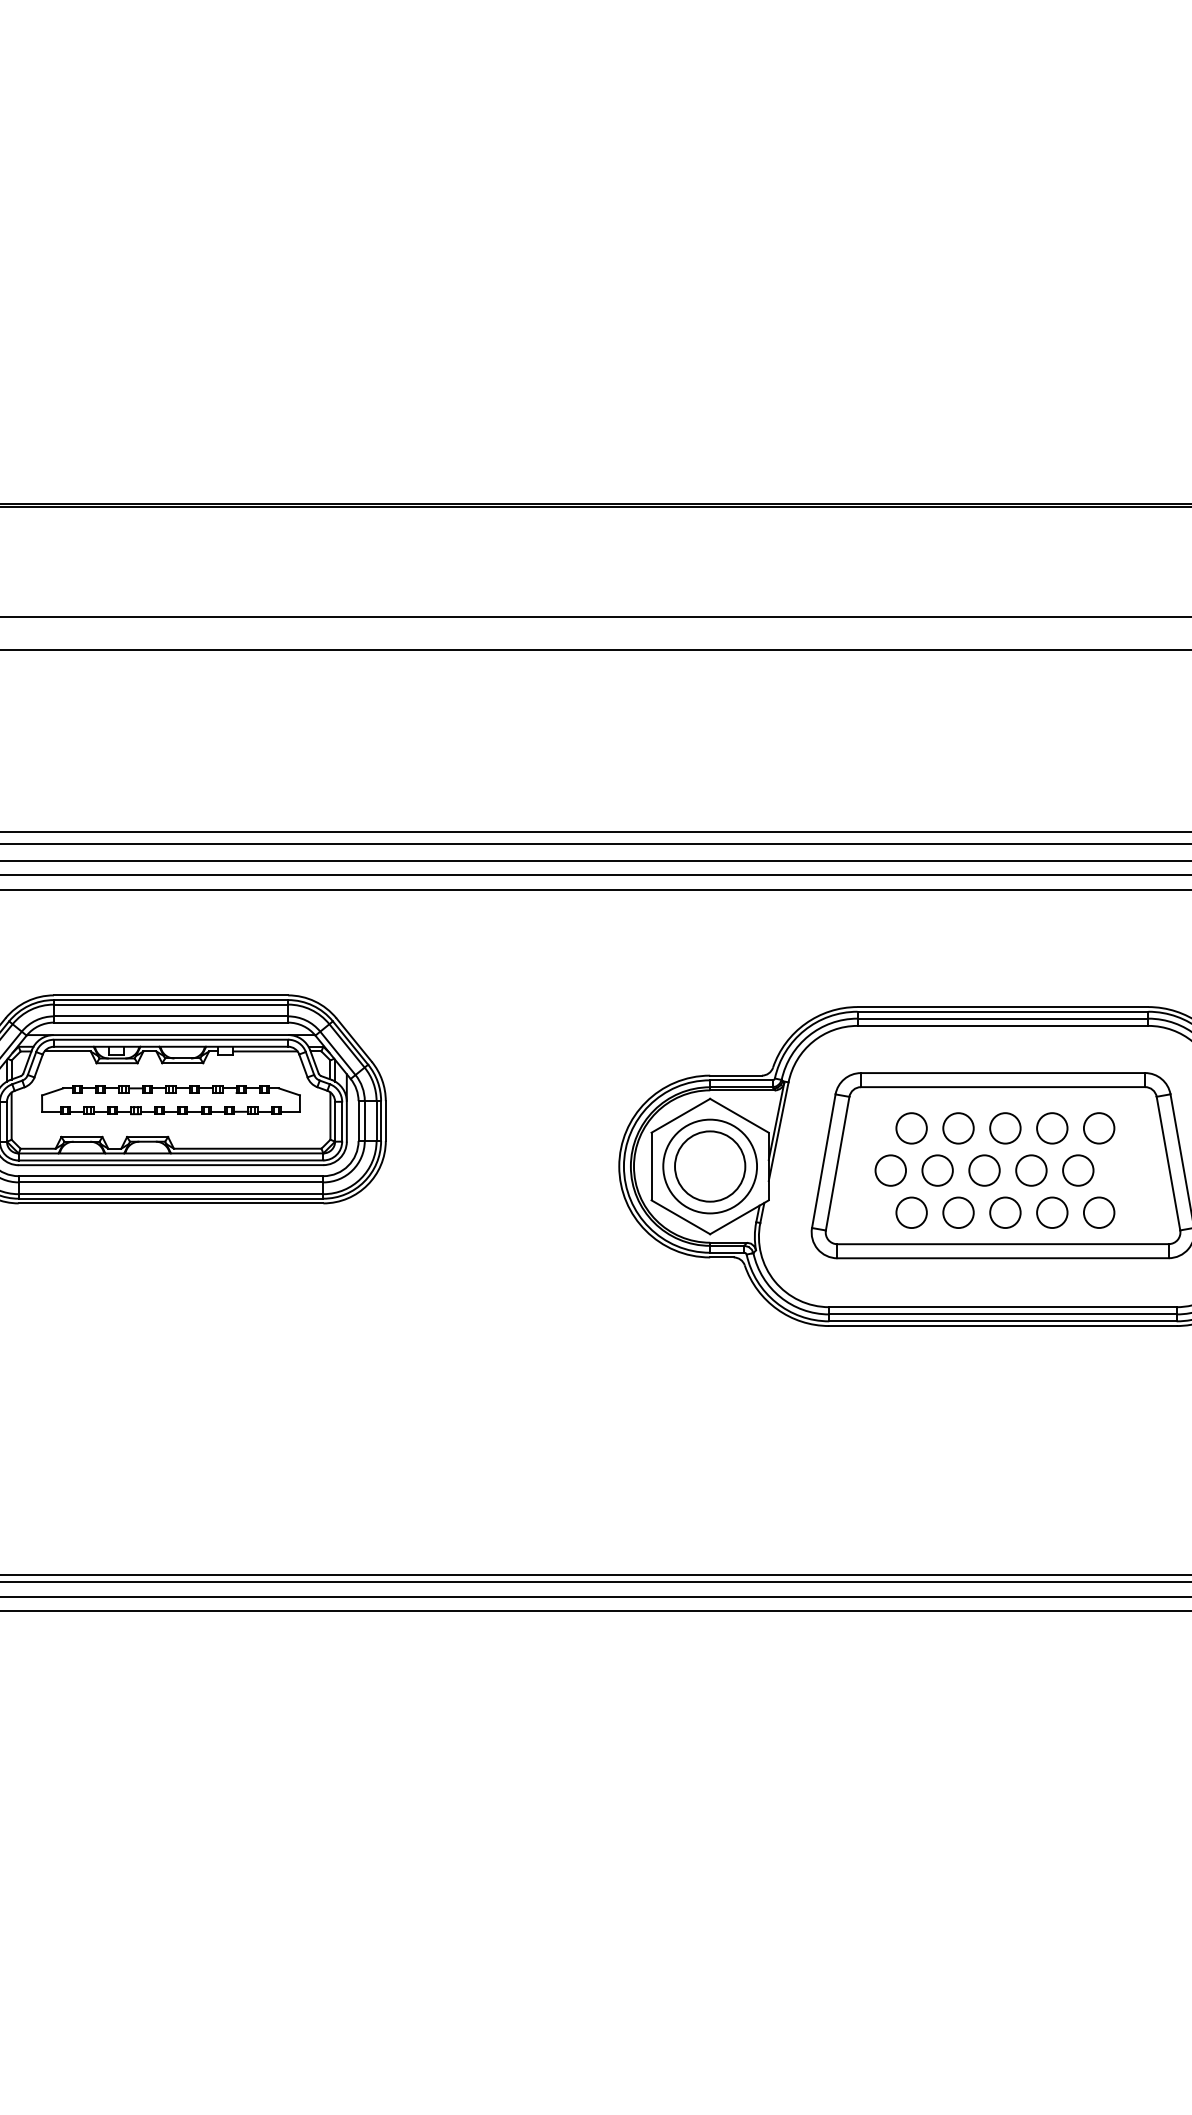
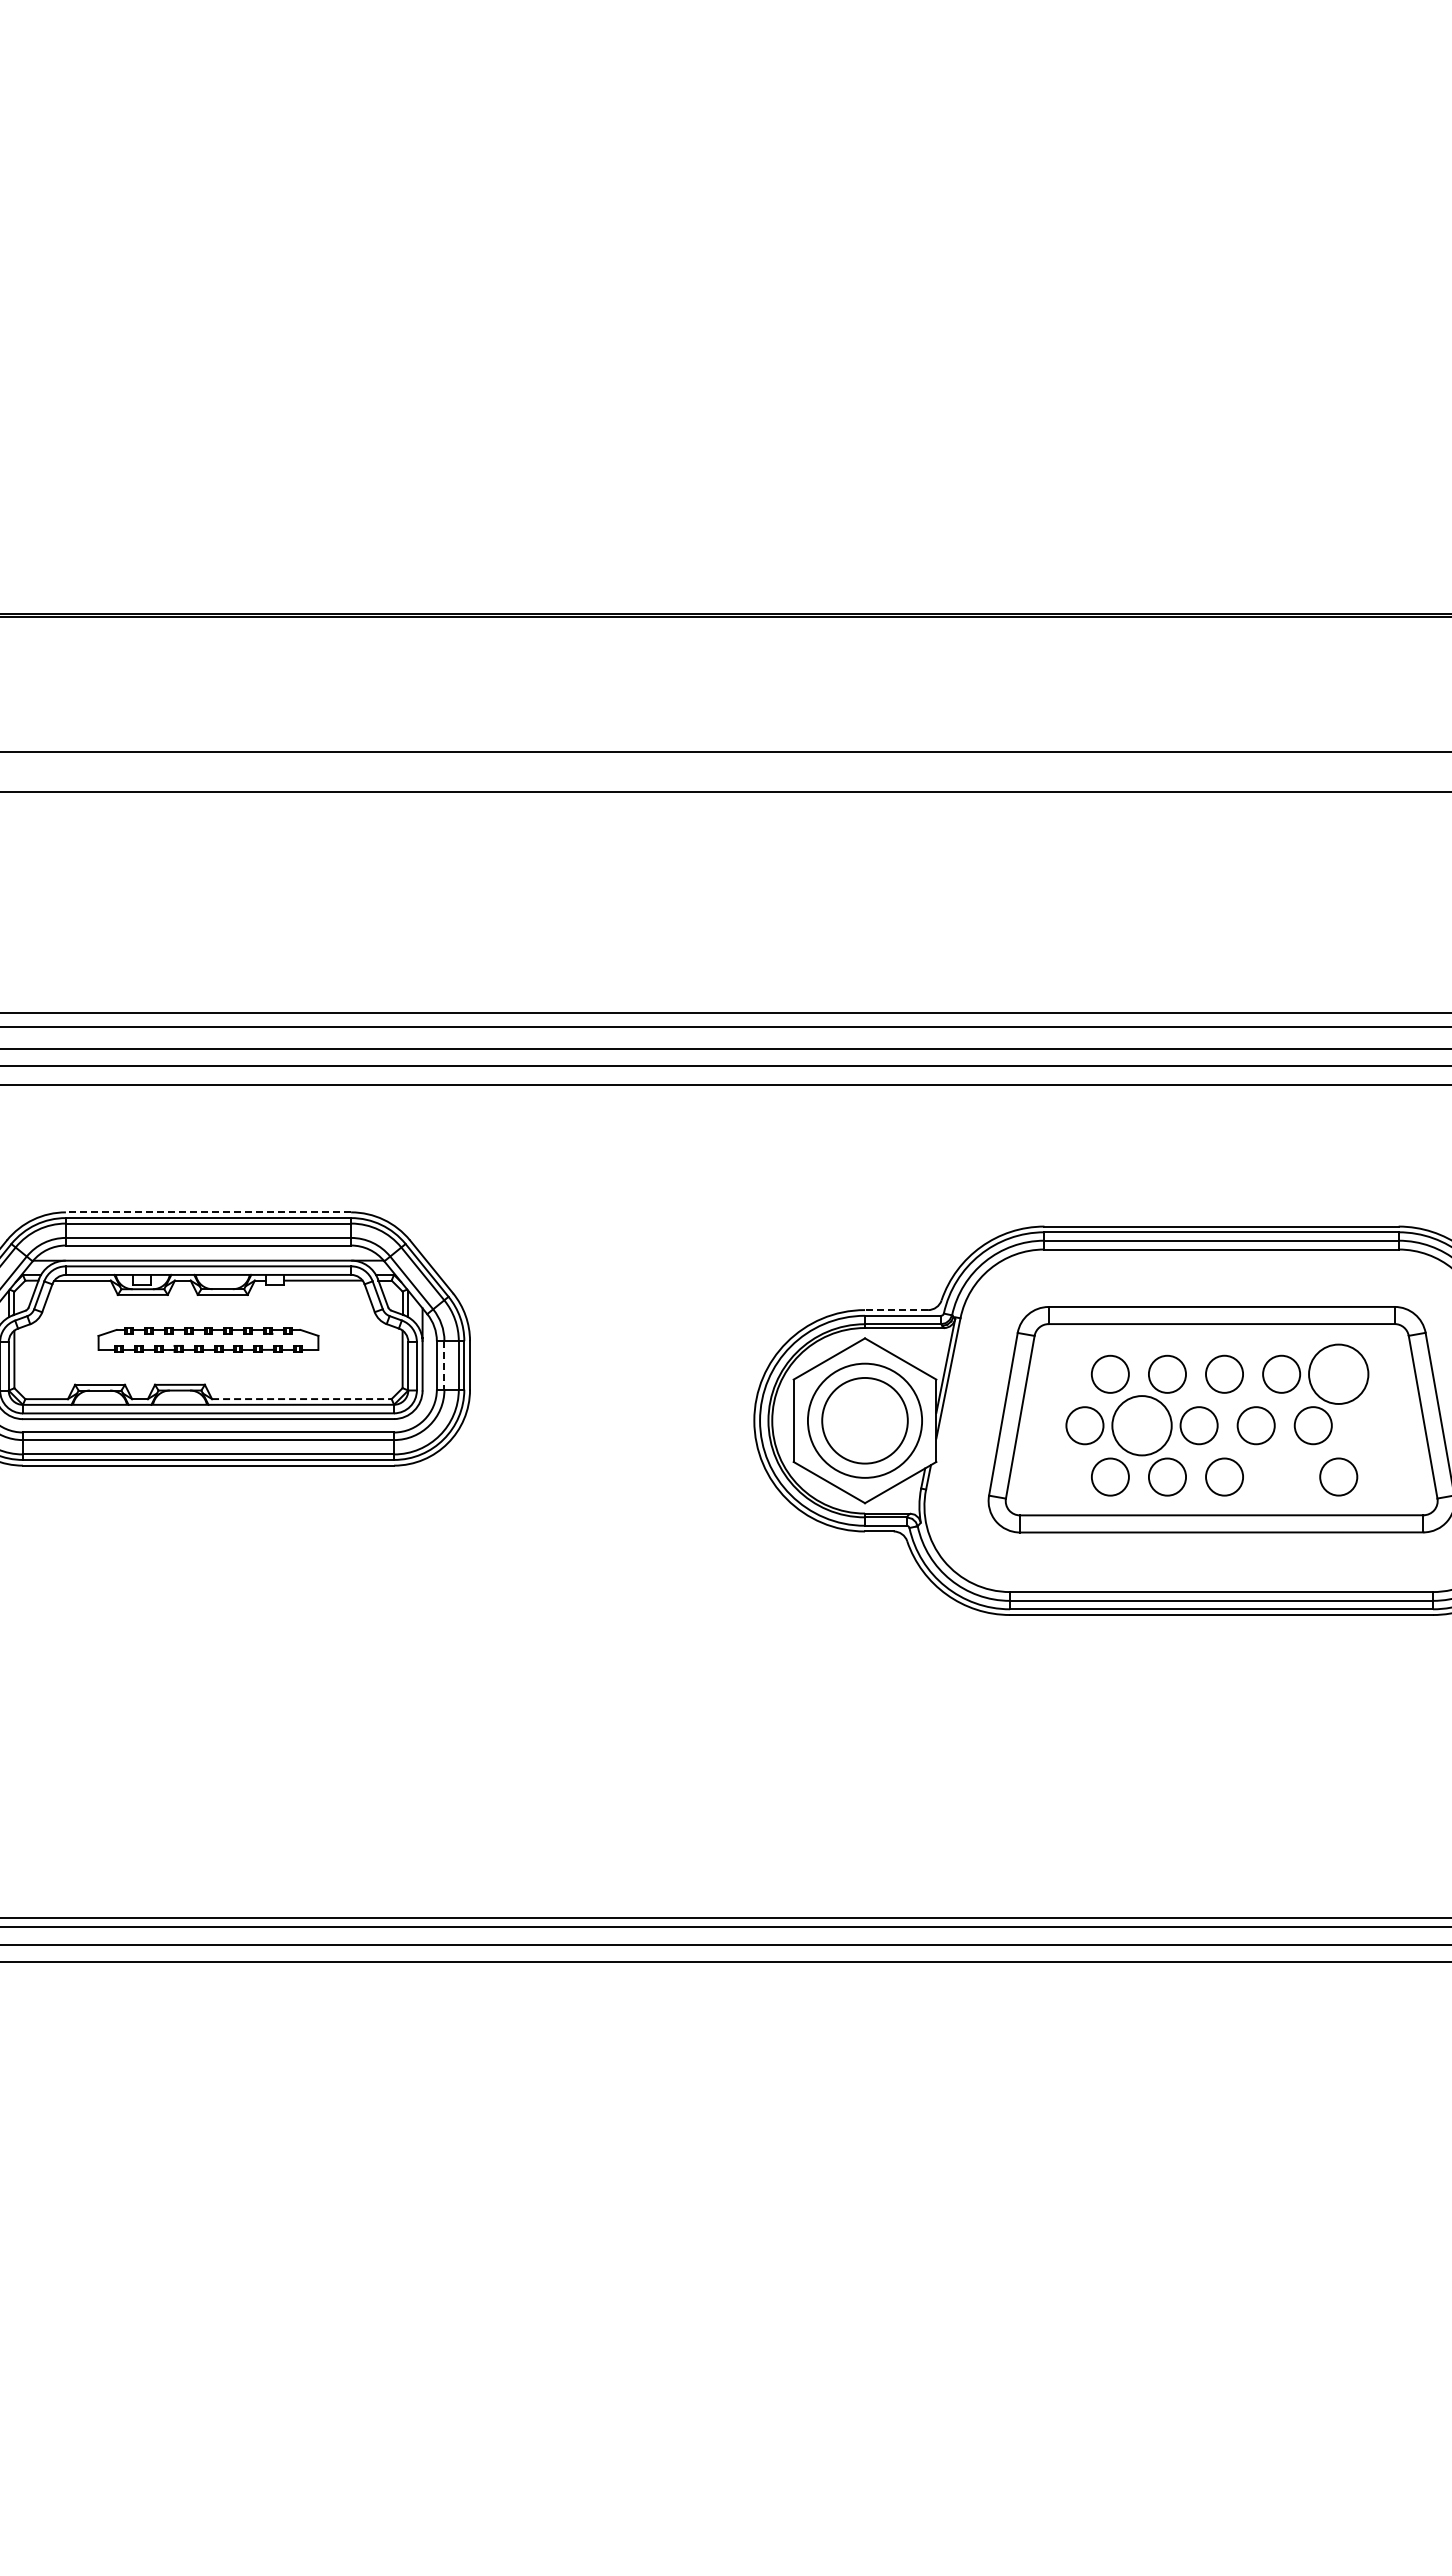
line: (171, 995) -> (208, 1212), solid -> dashed
line: (736, 1075) -> (896, 1310), solid -> dashed
part: (171, 1099) -> (208, 1339), size x0.7
line: (364, 1121) -> (444, 1365), solid -> dashed
circle: (1098, 1127) -> (1338, 1373), size x1.6
line: (247, 1149) -> (301, 1399), solid -> dashed
circle: (937, 1170) -> (1141, 1425), size x1.6
circle: (1052, 1212) -> (1281, 1476), removed

